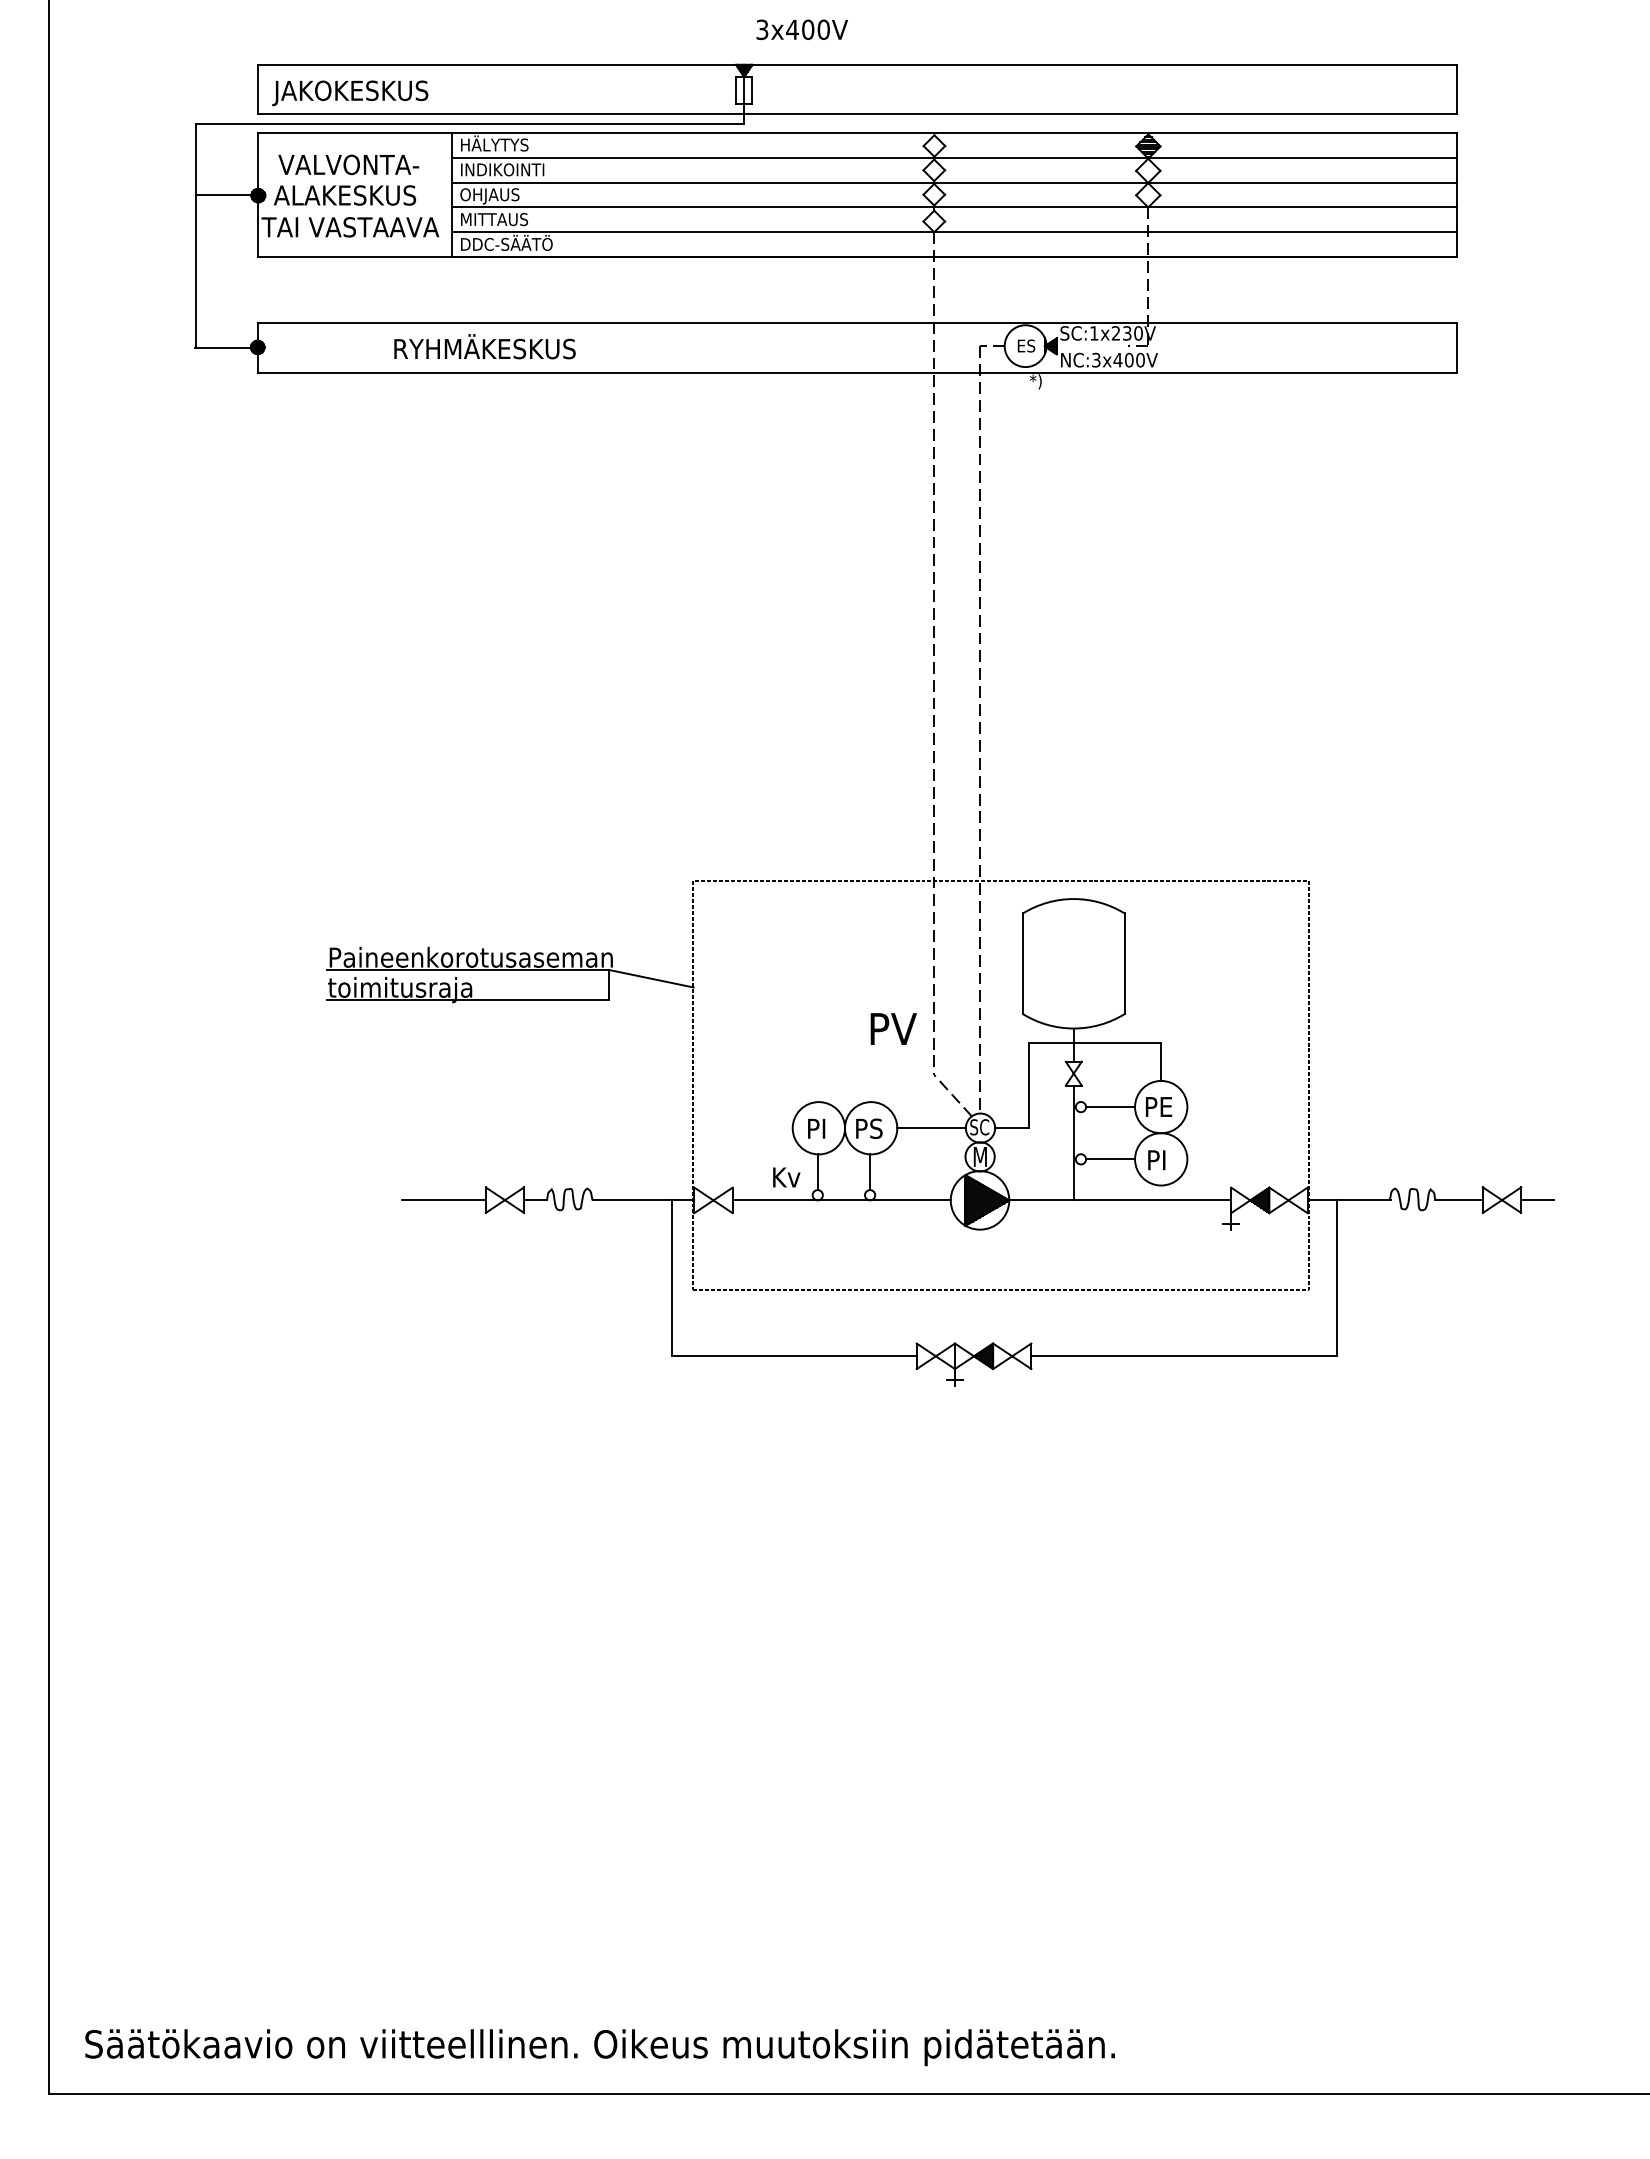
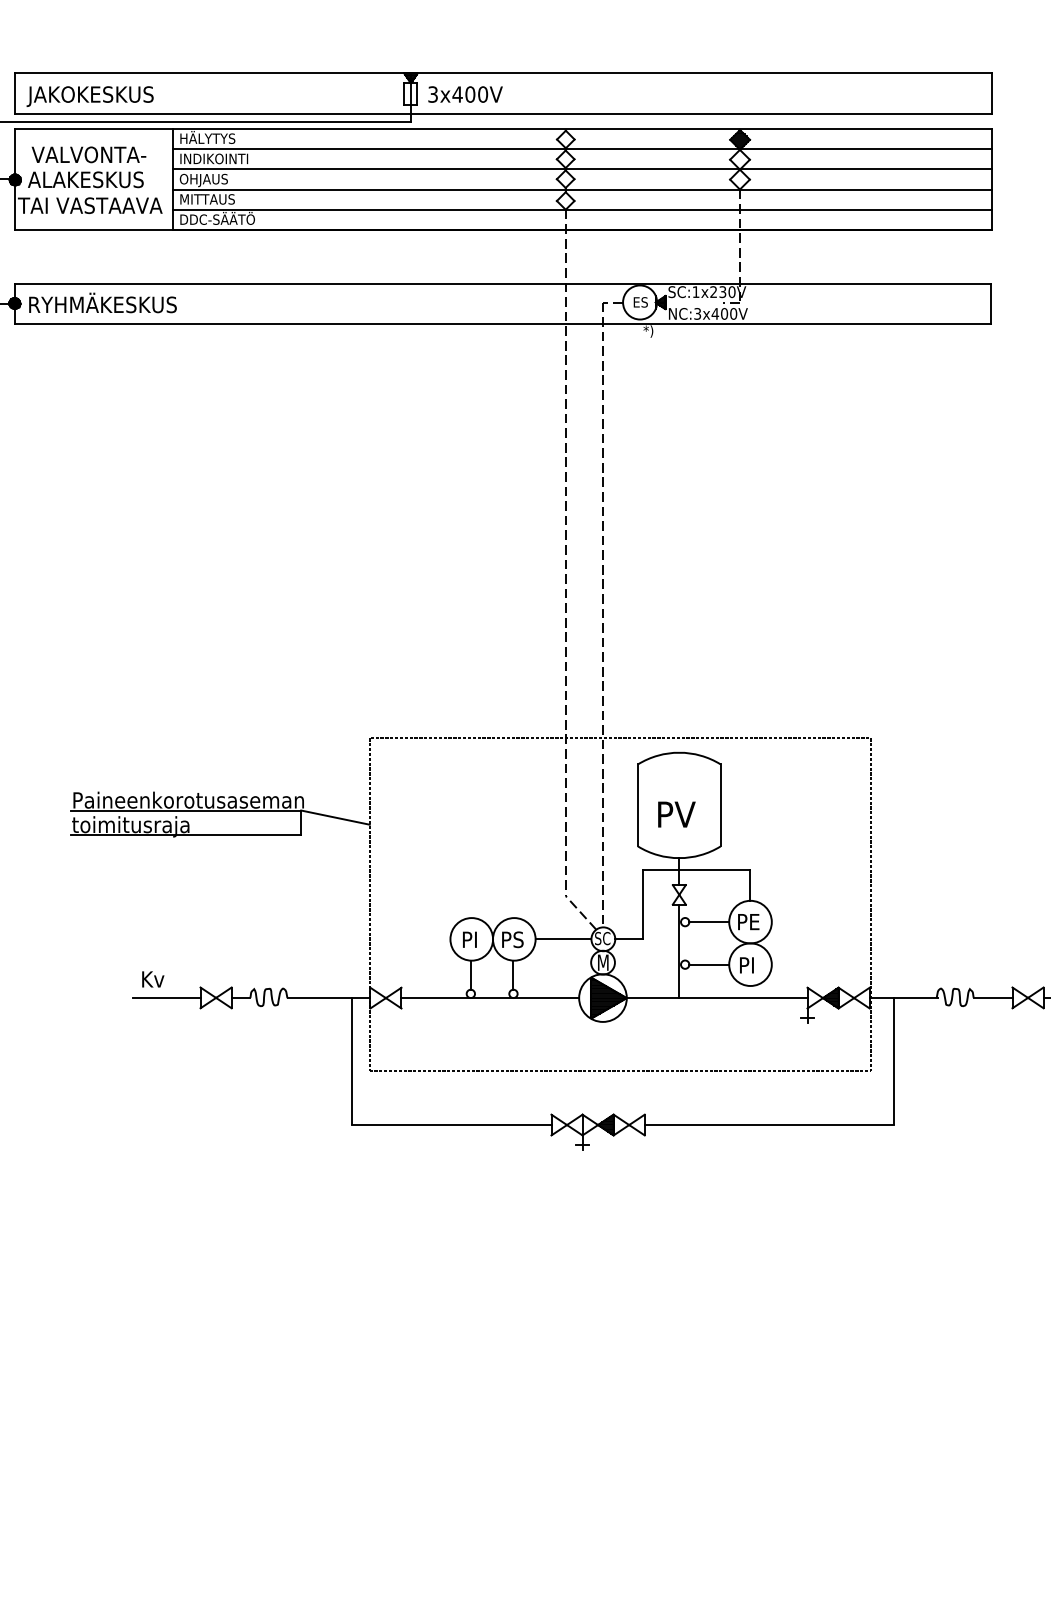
text: (801, 29) -> (464, 94), moved
text: (484, 346) -> (102, 302), moved
text: (893, 1028) -> (676, 814), moved
text: (786, 1177) -> (153, 979), moved

